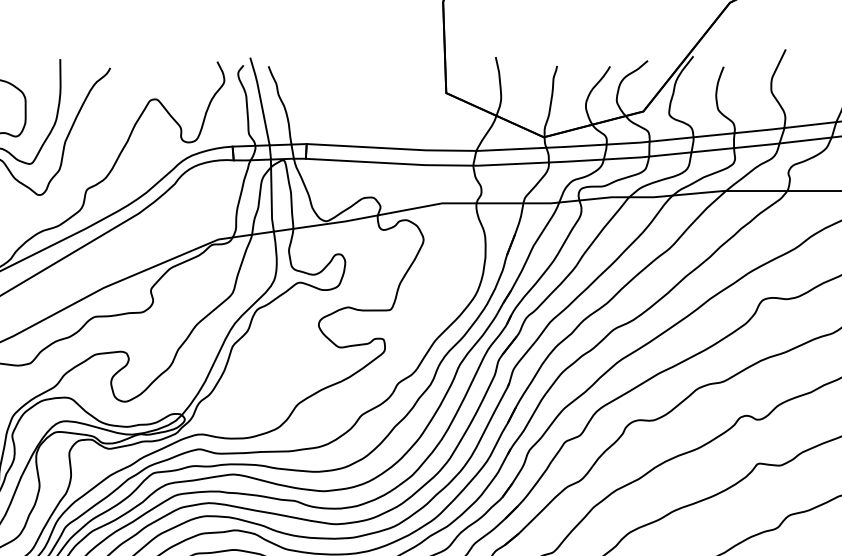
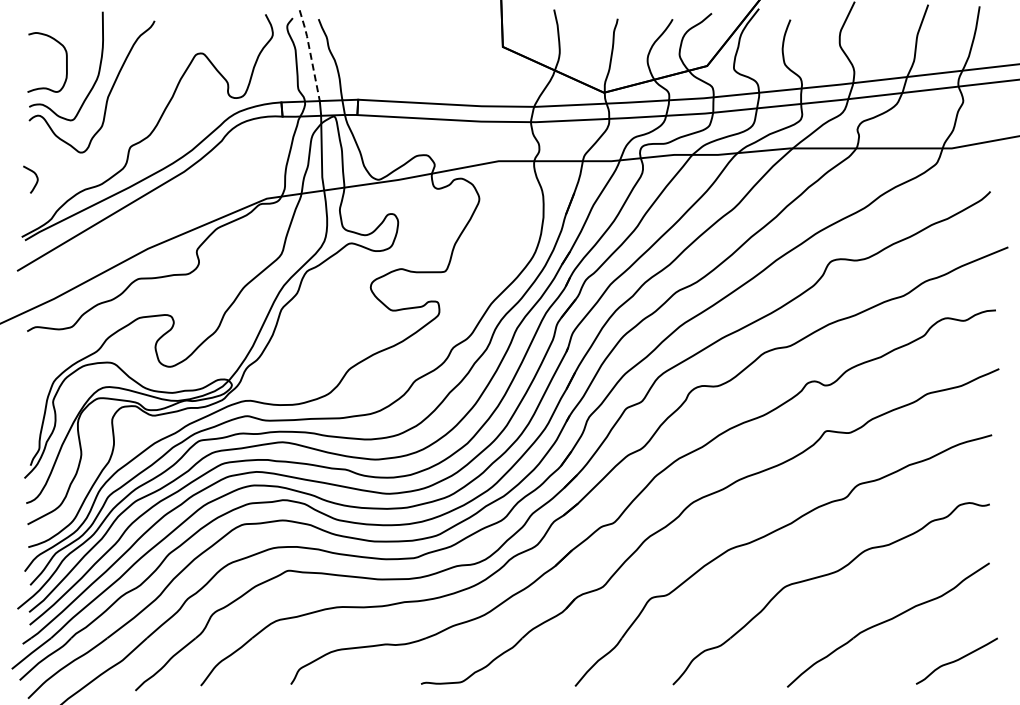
line: (260, 100) -> (310, 54), solid -> dashed

